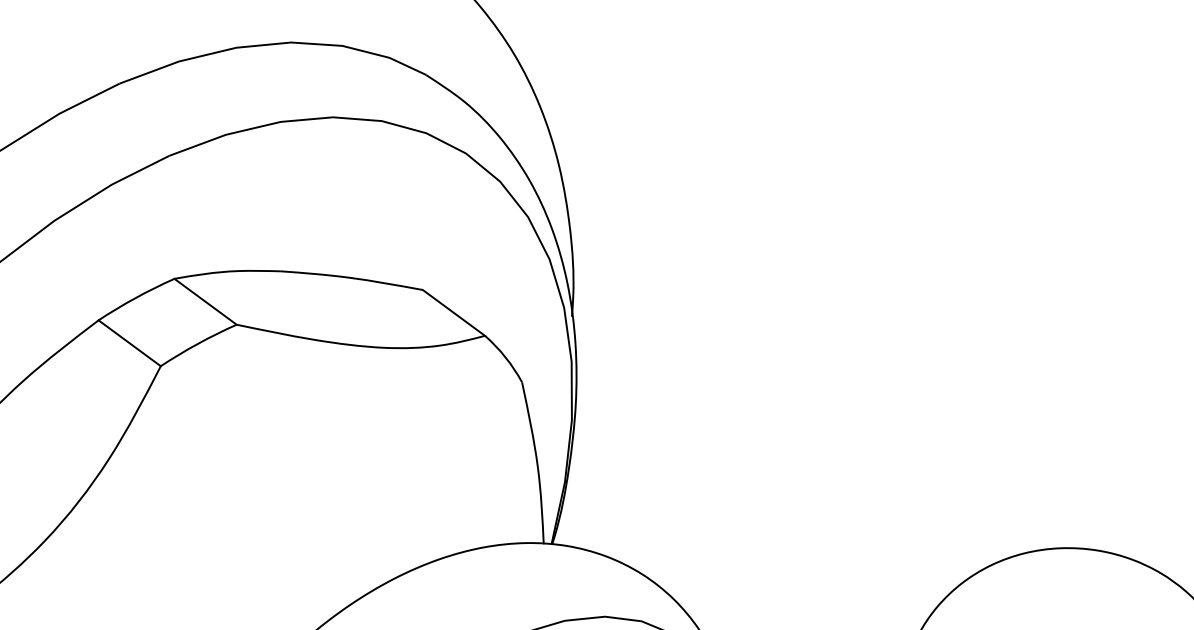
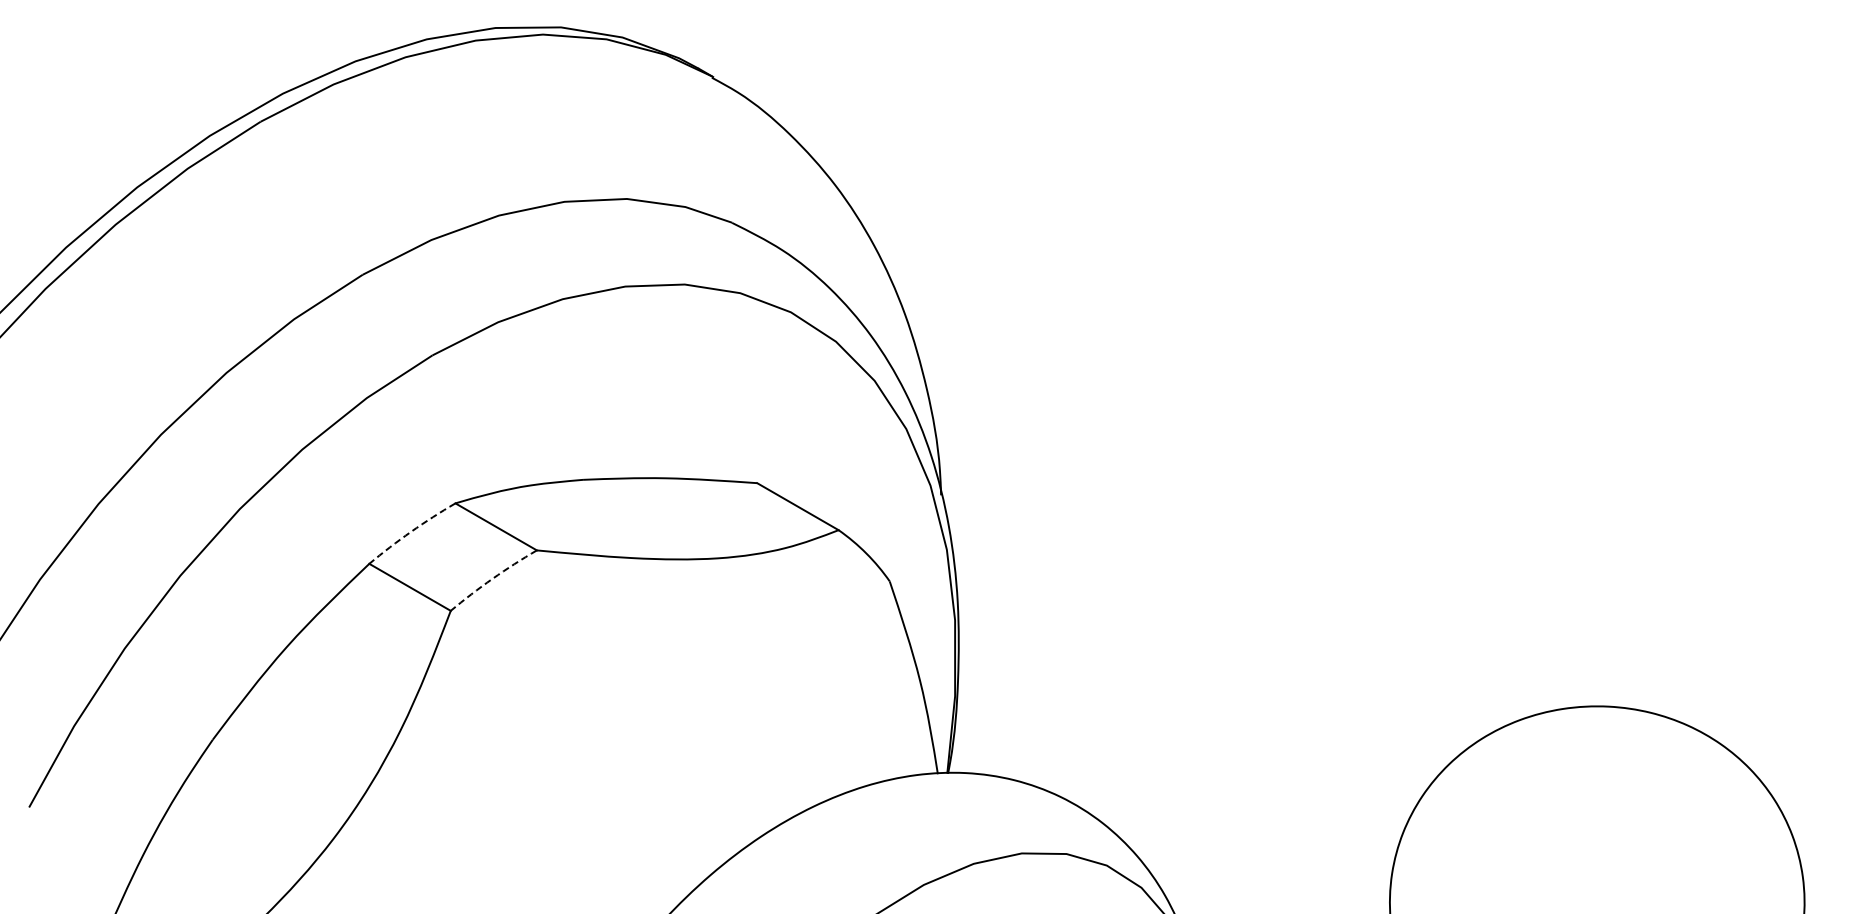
arc: (135, 297) -> (411, 531), solid -> dashed
arc: (197, 343) -> (492, 578), solid -> dashed

